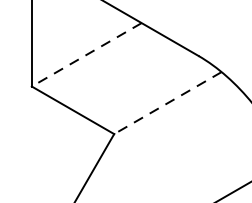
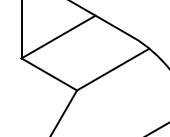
line: (86, 55) -> (58, 37), dashed -> solid
line: (168, 102) -> (113, 69), dashed -> solid

